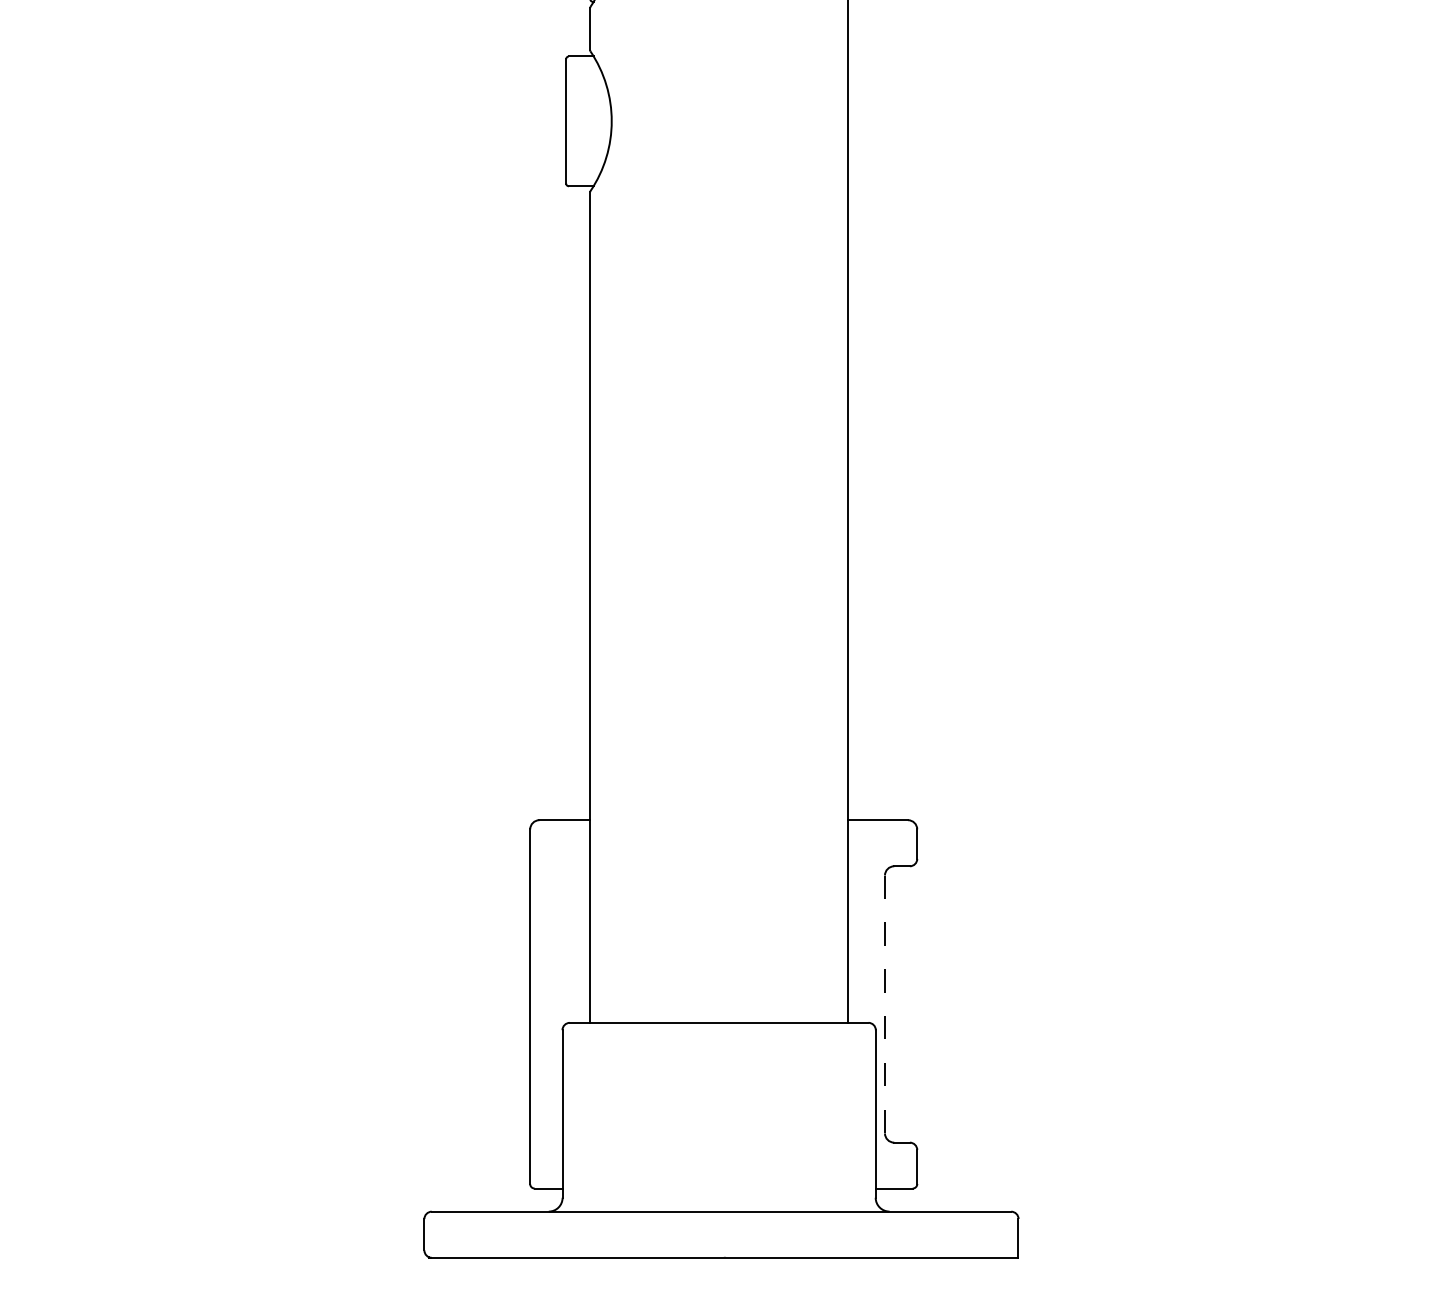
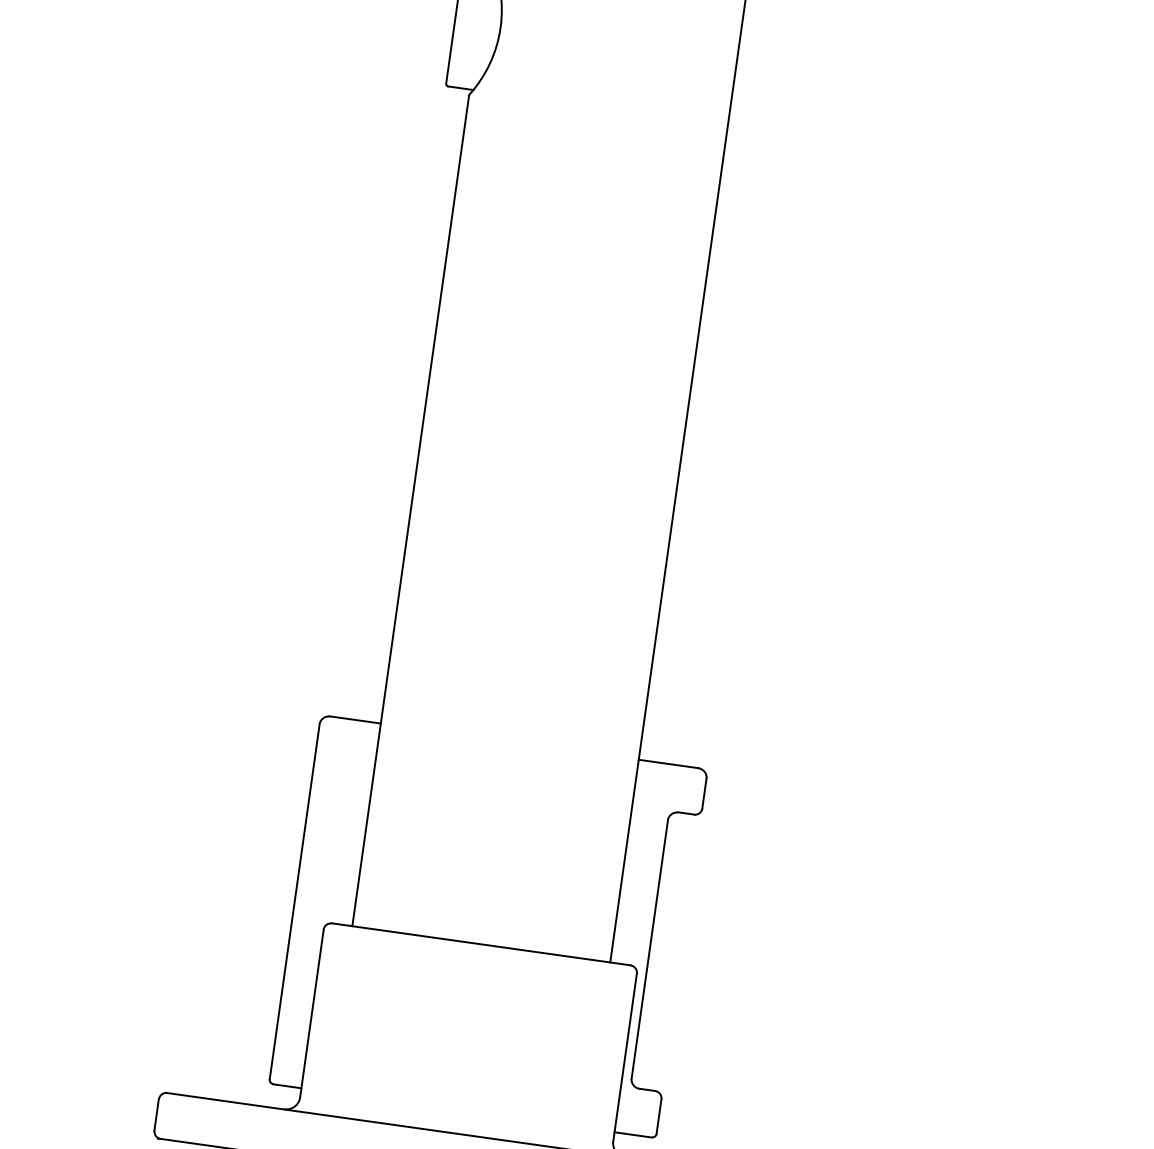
line: (885, 1004) -> (650, 949), dashed -> solid

